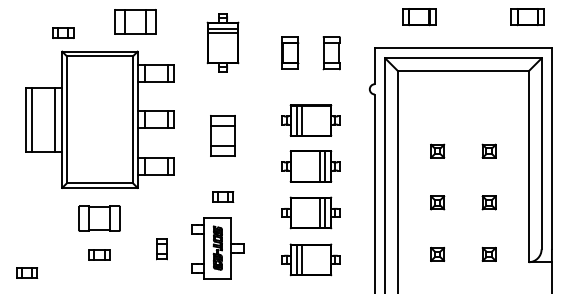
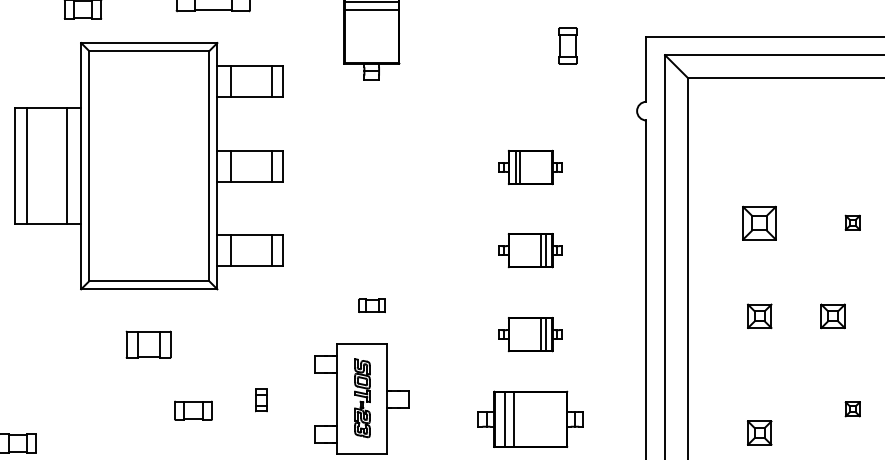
part: (290, 52) -> (493, 44), removed
part: (331, 53) -> (567, 46), size x0.6
part: (310, 120) -> (529, 167), size x0.6
part: (222, 135) -> (370, 194), removed
part: (437, 150) -> (759, 221), size x1.4
part: (488, 150) -> (851, 221), size x0.6
part: (310, 166) -> (529, 250), size x0.6
part: (223, 196) -> (372, 304), size x0.7
part: (488, 202) -> (831, 315), moved
part: (310, 212) -> (529, 333), size x0.6
part: (99, 218) -> (148, 344), size x0.6
part: (161, 249) -> (260, 400), size x0.6
part: (488, 253) -> (851, 407), size x0.6
part: (99, 254) -> (193, 409), moved
part: (437, 254) -> (759, 433), moved

